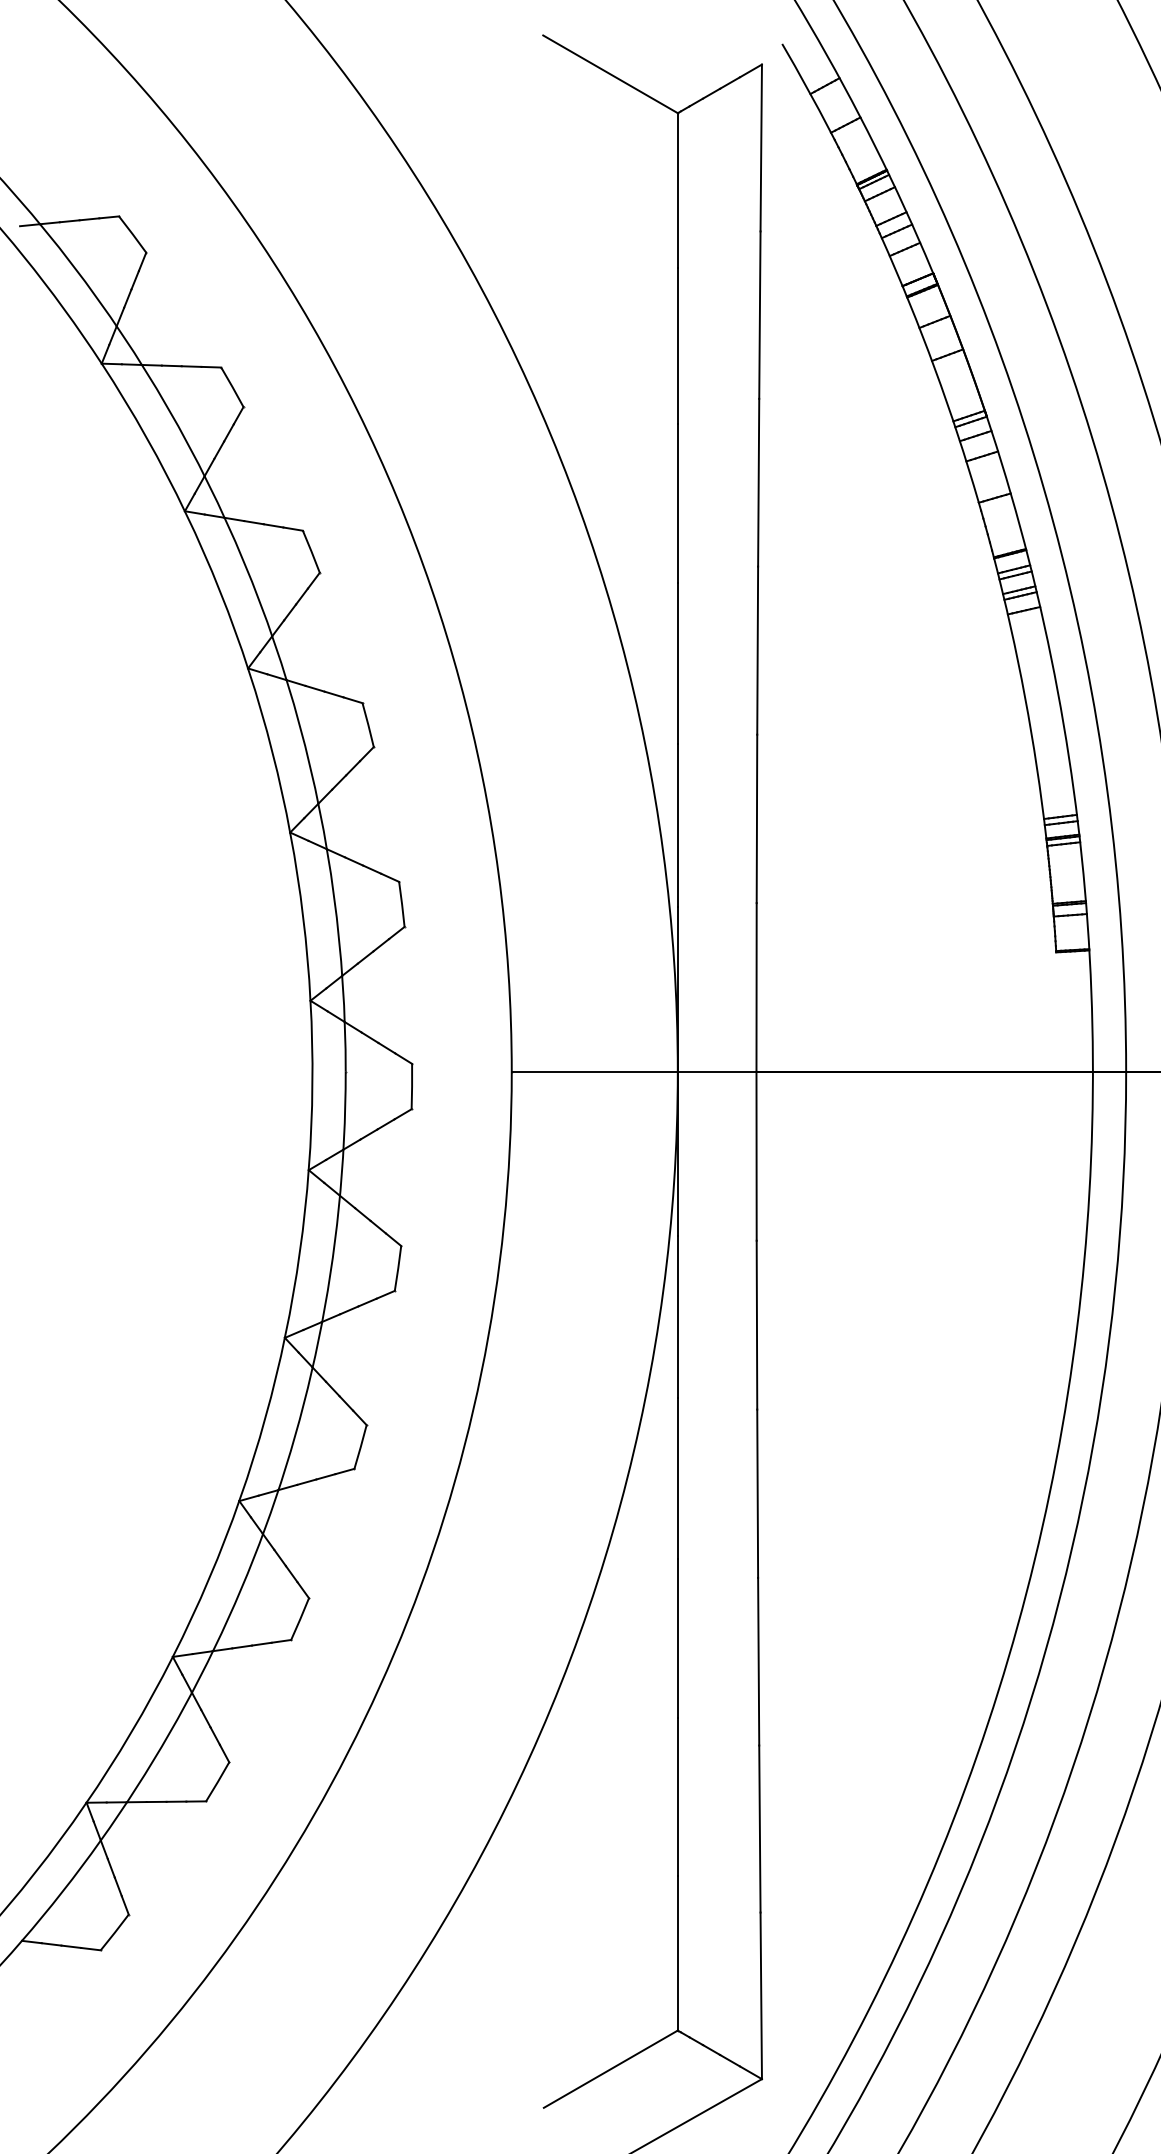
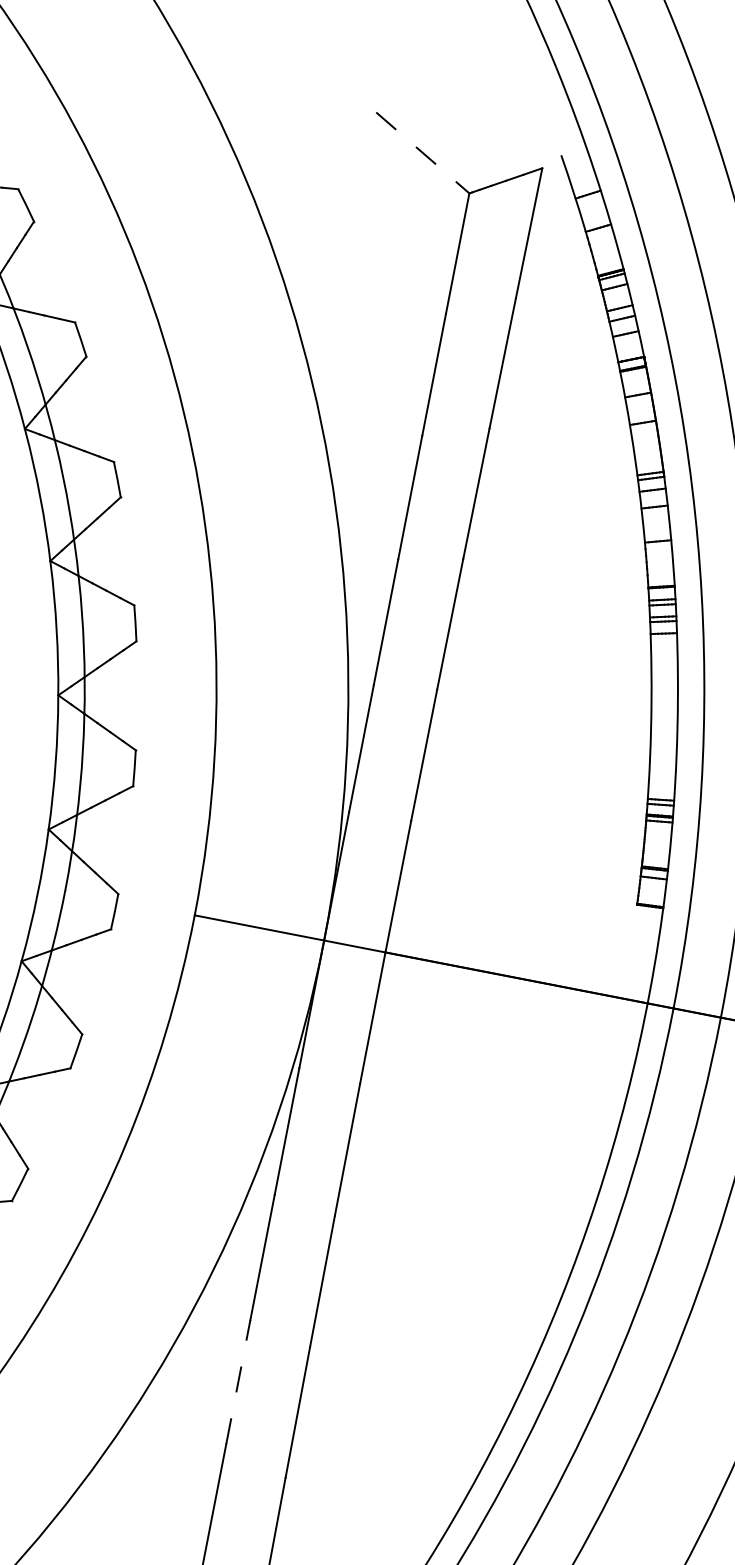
line: (610, 74) -> (422, 153), solid -> dashed
line: (677, 1638) -> (238, 1382), solid -> dashed

